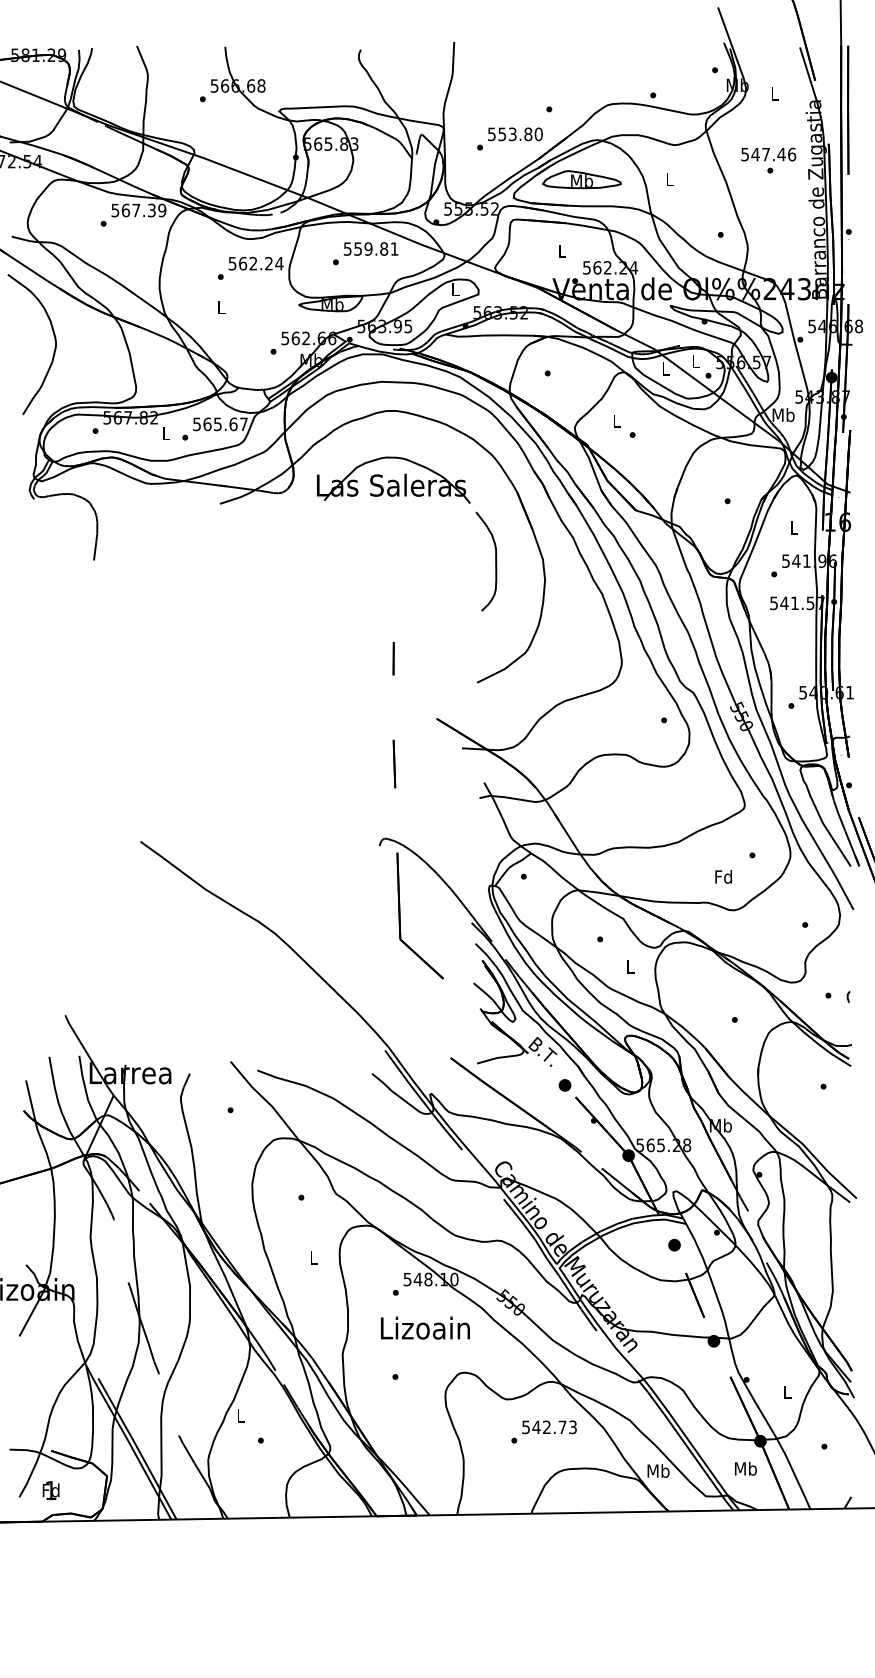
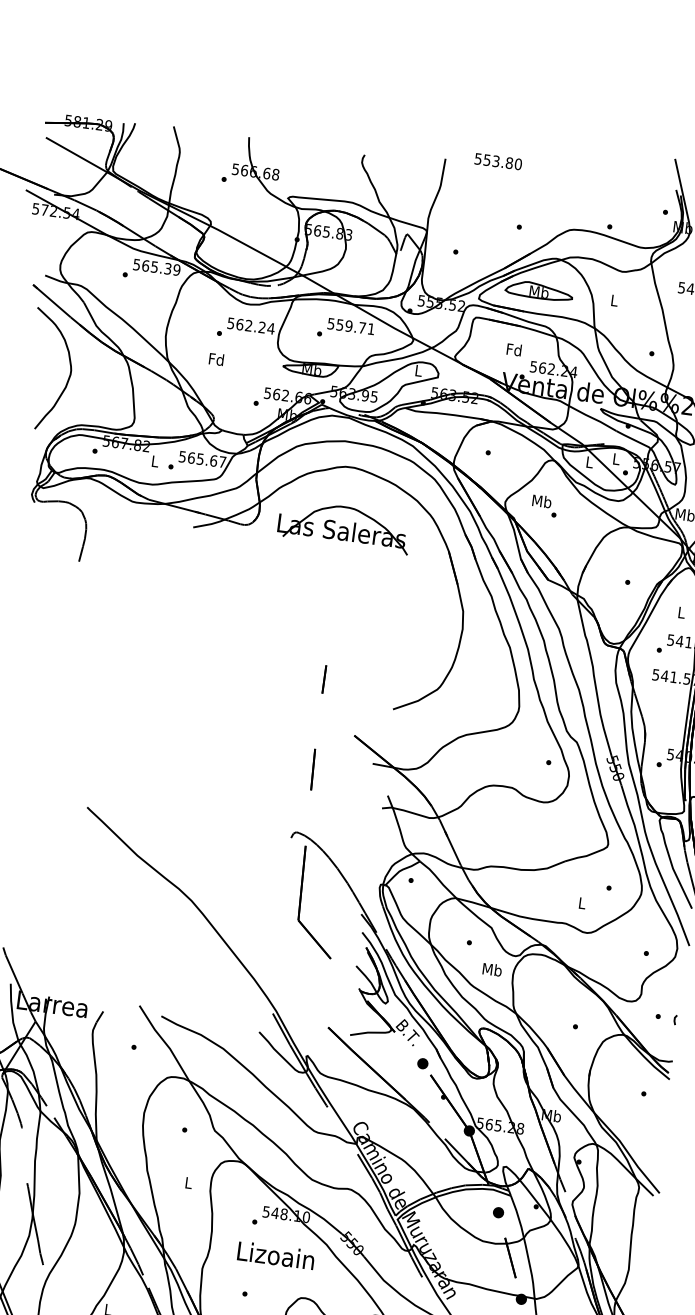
text: (515, 134) -> (498, 161), moved
text: (136, 210) -> (154, 267), 567.39 -> 565.39
text: (384, 248) -> (362, 327), 559.81 -> 559.71
text: (561, 251) -> (513, 350), L -> Fd
text: (221, 307) -> (216, 359), L -> Fd
text: (616, 421) -> (541, 501), L -> Mb
curve: (495, 561) -> (422, 607), removed
text: (723, 876) -> (581, 902), Fd -> L
text: (630, 966) -> (492, 969), L -> Mb

